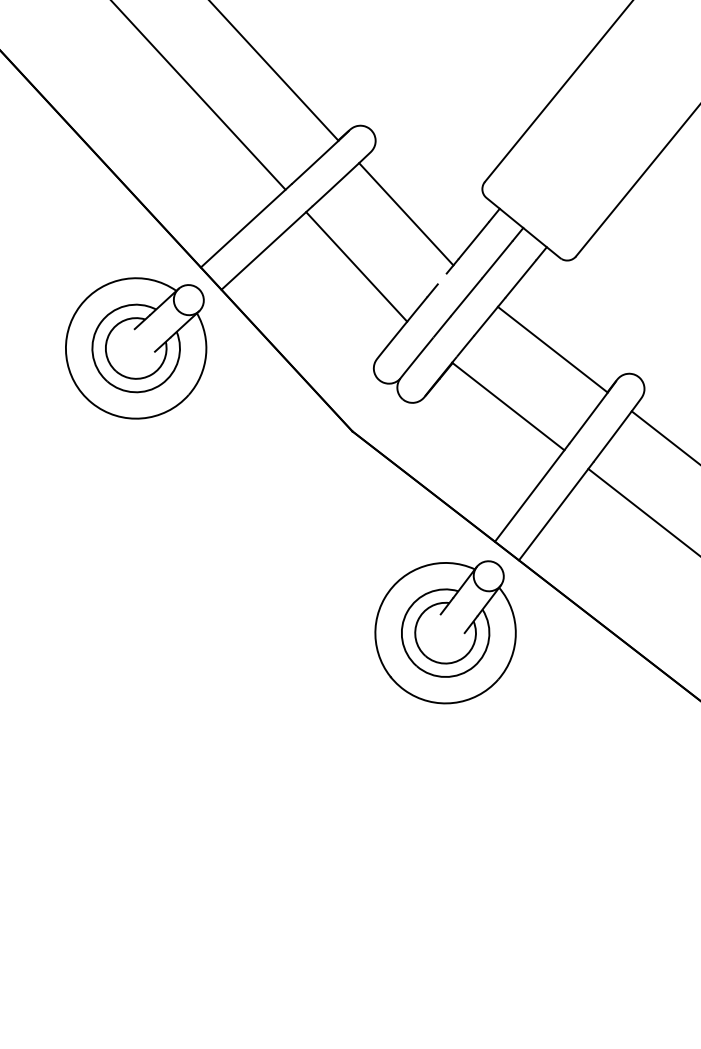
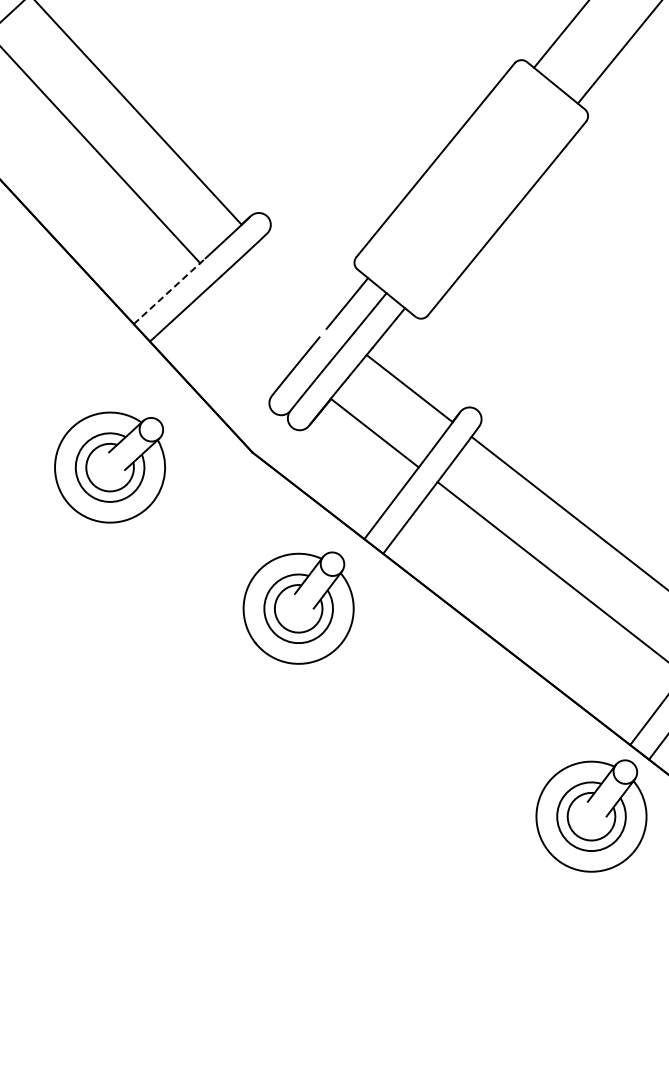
line: (405, 214) -> (294, 282), removed
line: (246, 225) -> (169, 291), solid -> dashed
line: (356, 266) -> (255, 323), removed
part: (136, 348) -> (110, 467), moved
part: (445, 631) -> (298, 607), moved

